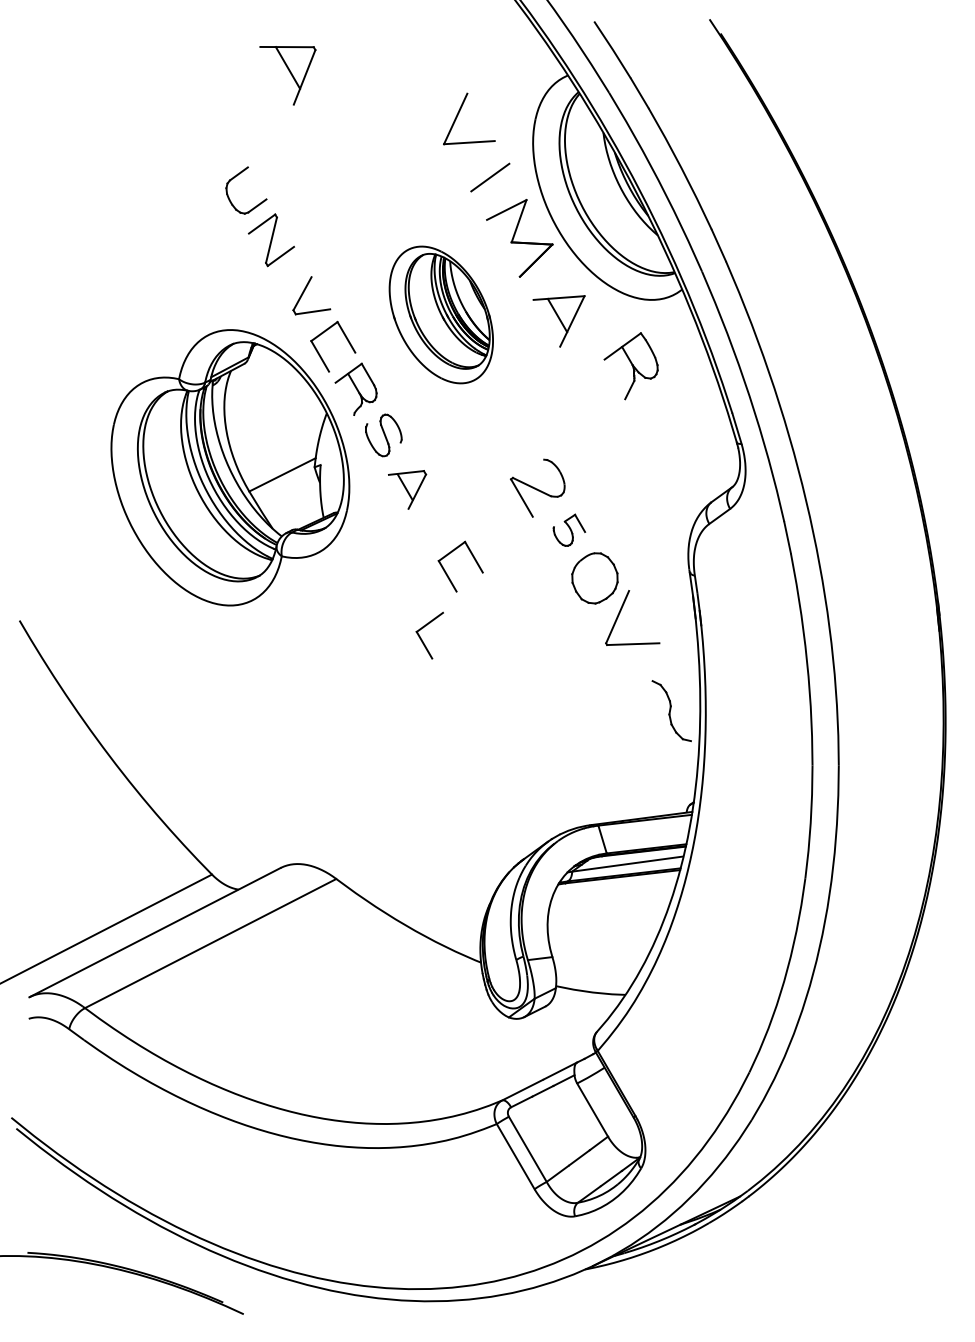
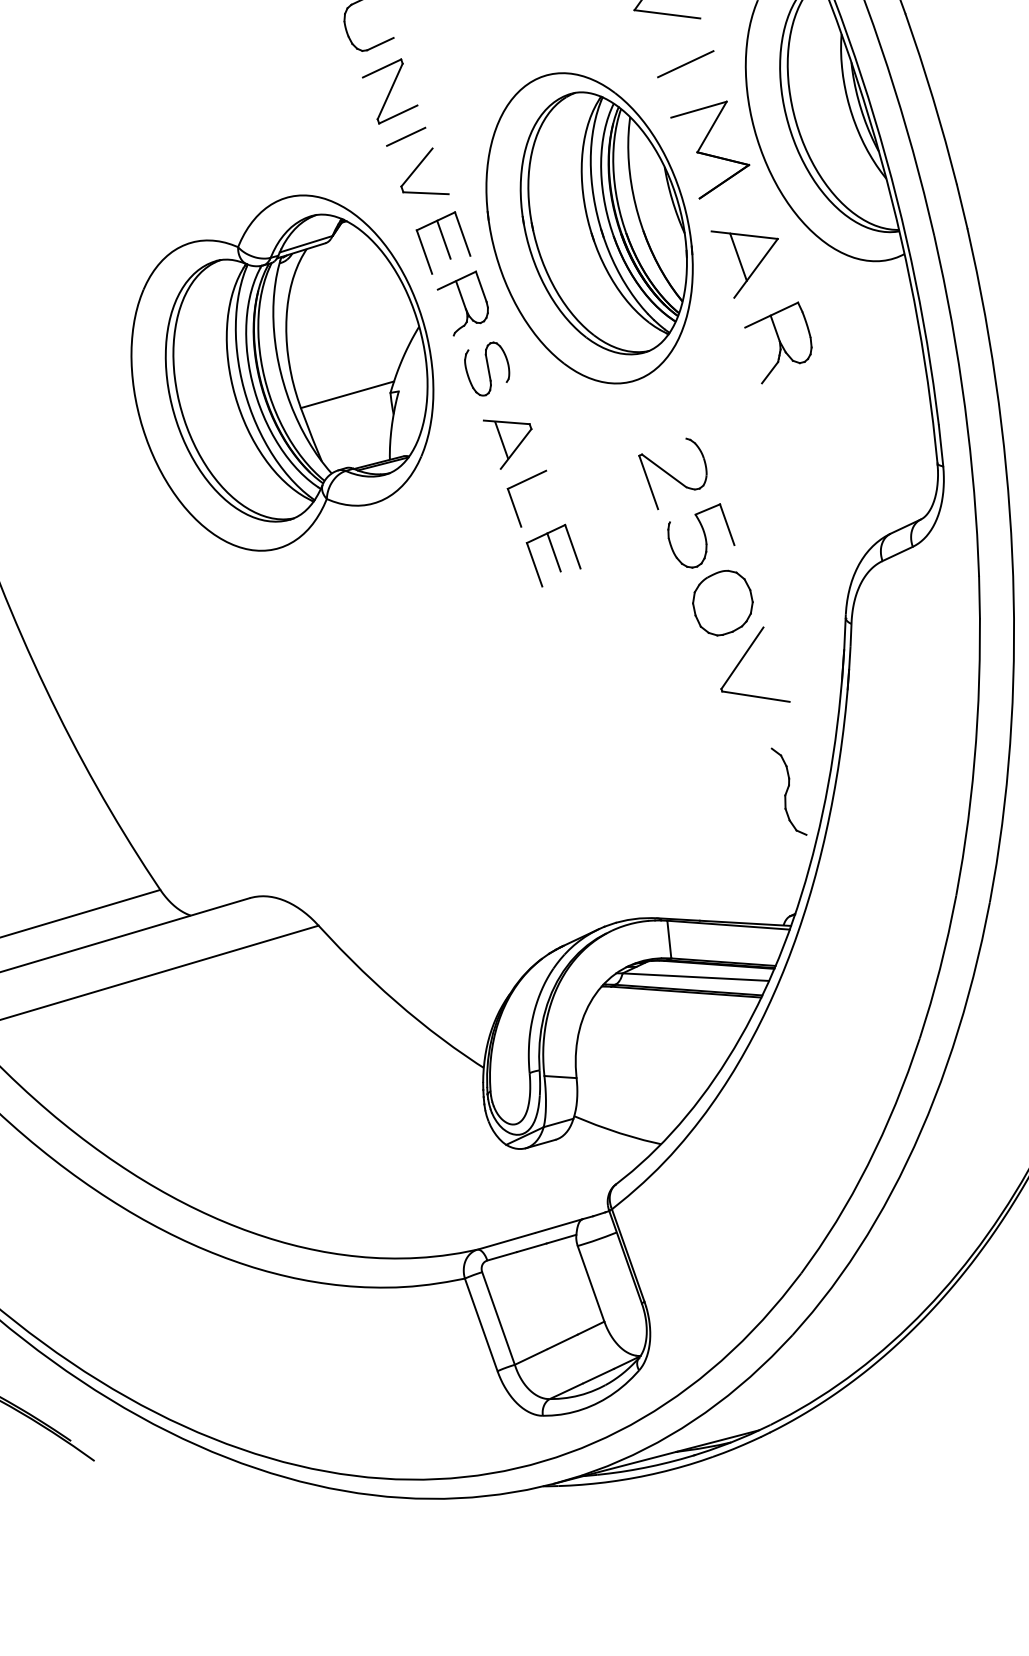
line: (289, 271) -> (405, 135), added
part: (441, 314) -> (590, 227), size x1.67
line: (332, 343) -> (443, 238), added
part: (630, 366) -> (776, 342), moved
part: (569, 530) -> (701, 535), size x1.67
line: (460, 563) -> (554, 551), added
part: (422, 639) -> (513, 499), moved

